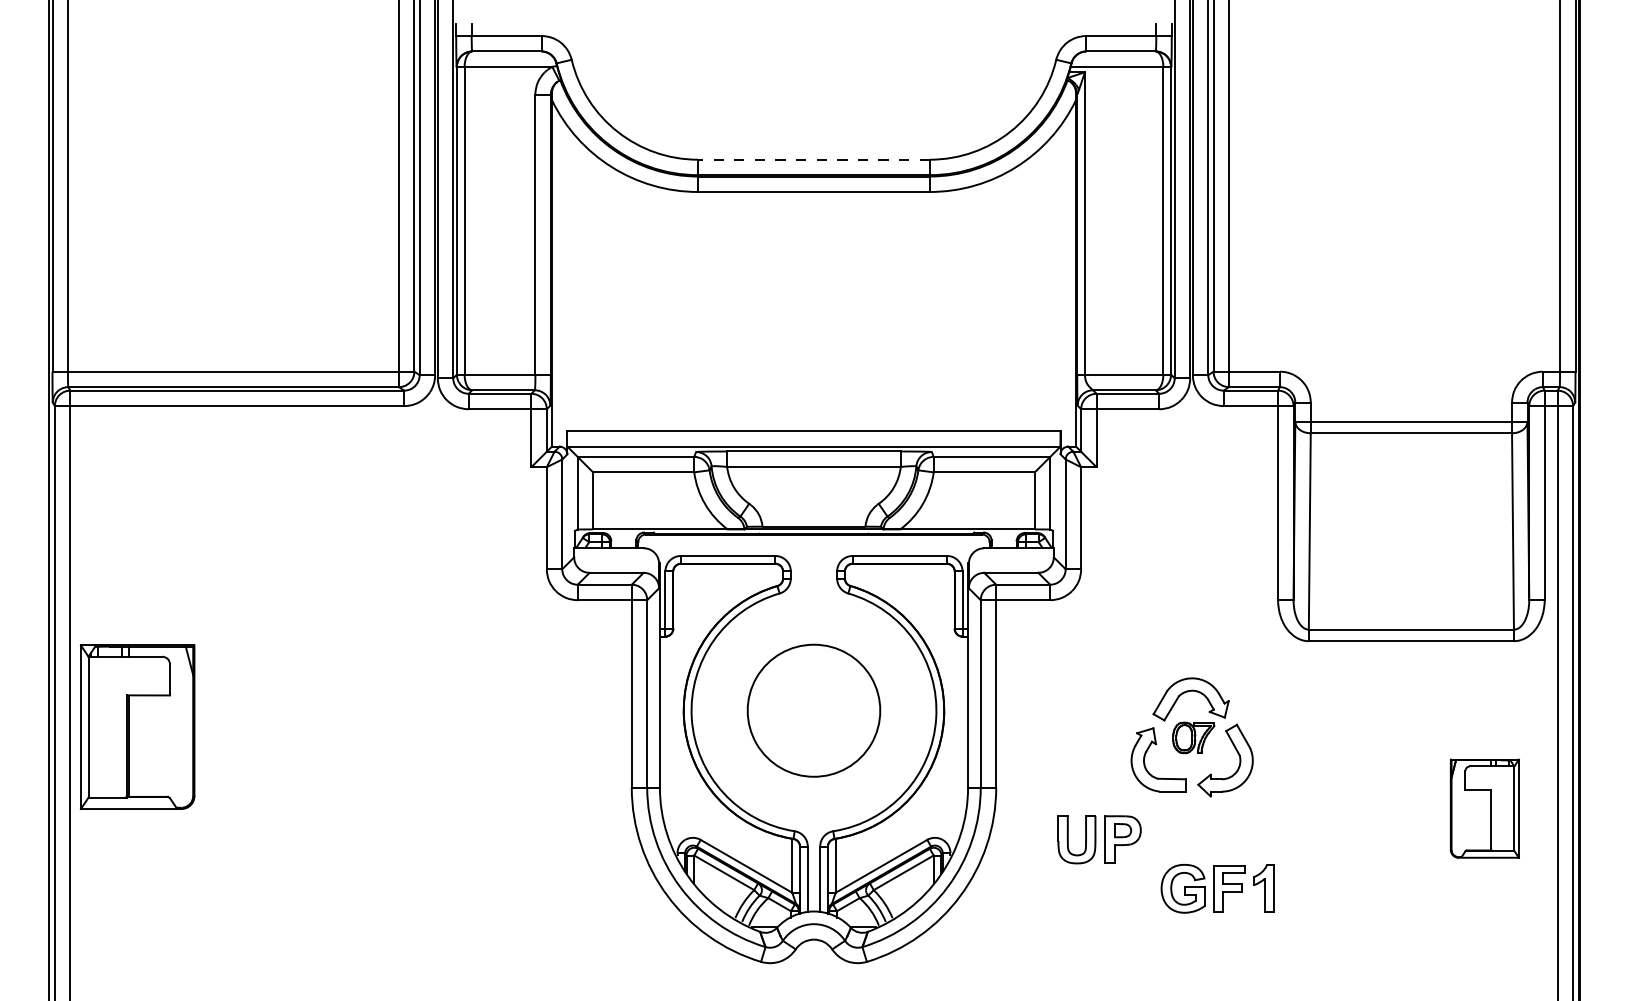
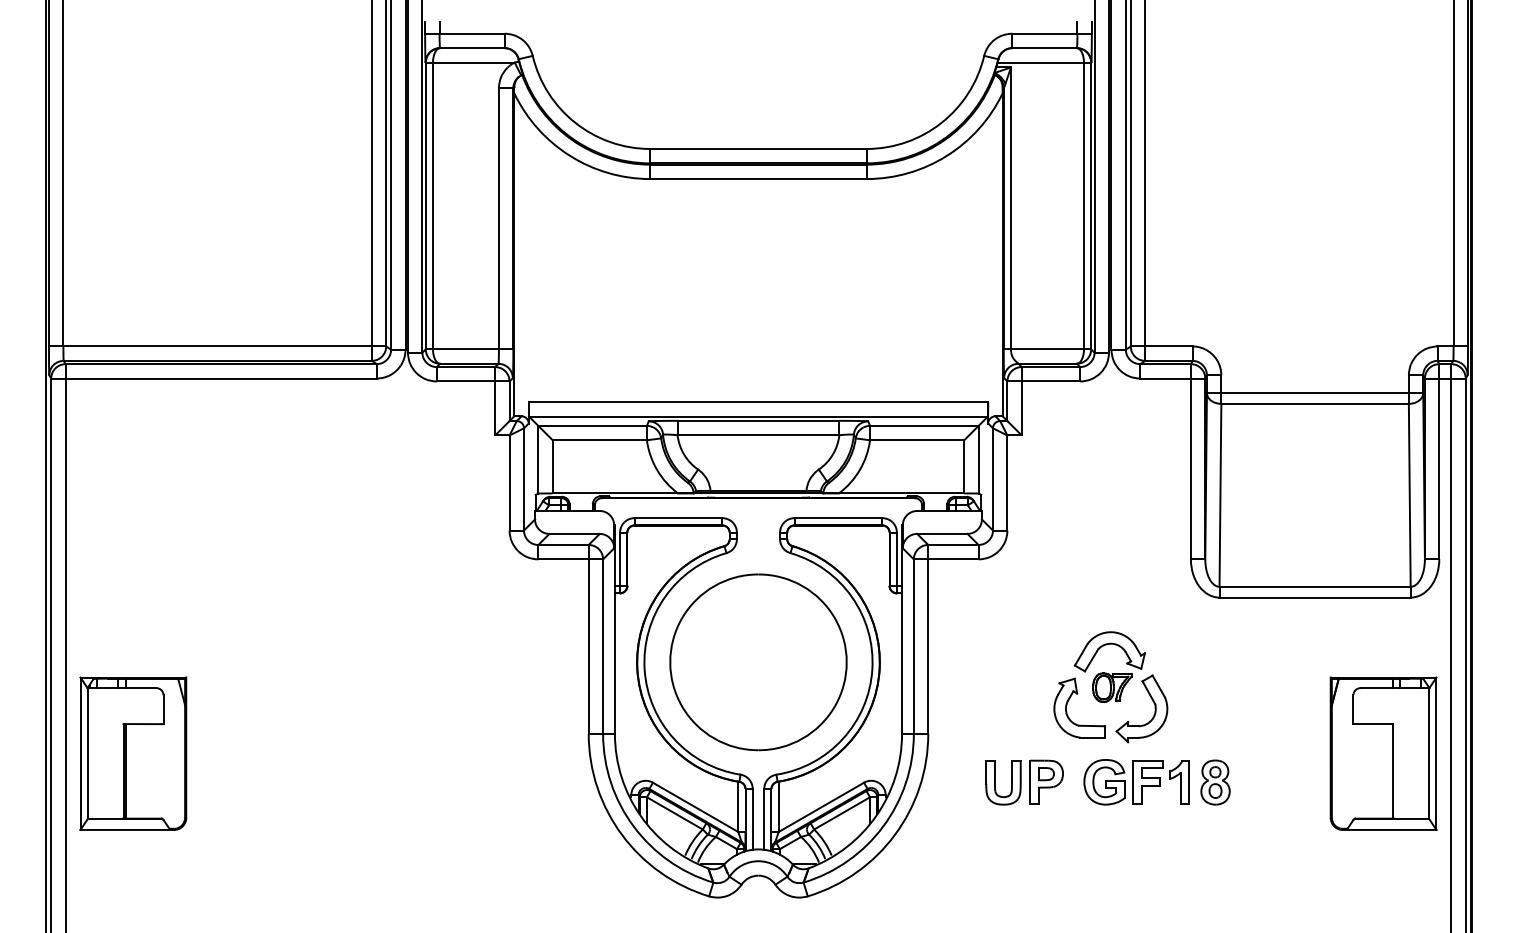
line: (814, 159) -> (758, 148), dashed -> solid
part: (814, 710) -> (758, 662), size x1.43
part: (137, 726) -> (133, 753), moved
part: (1484, 808) -> (1383, 753), size x1.67
part: (1304, 839) -> (1215, 782), added
part: (1217, 889) -> (1136, 782), moved

